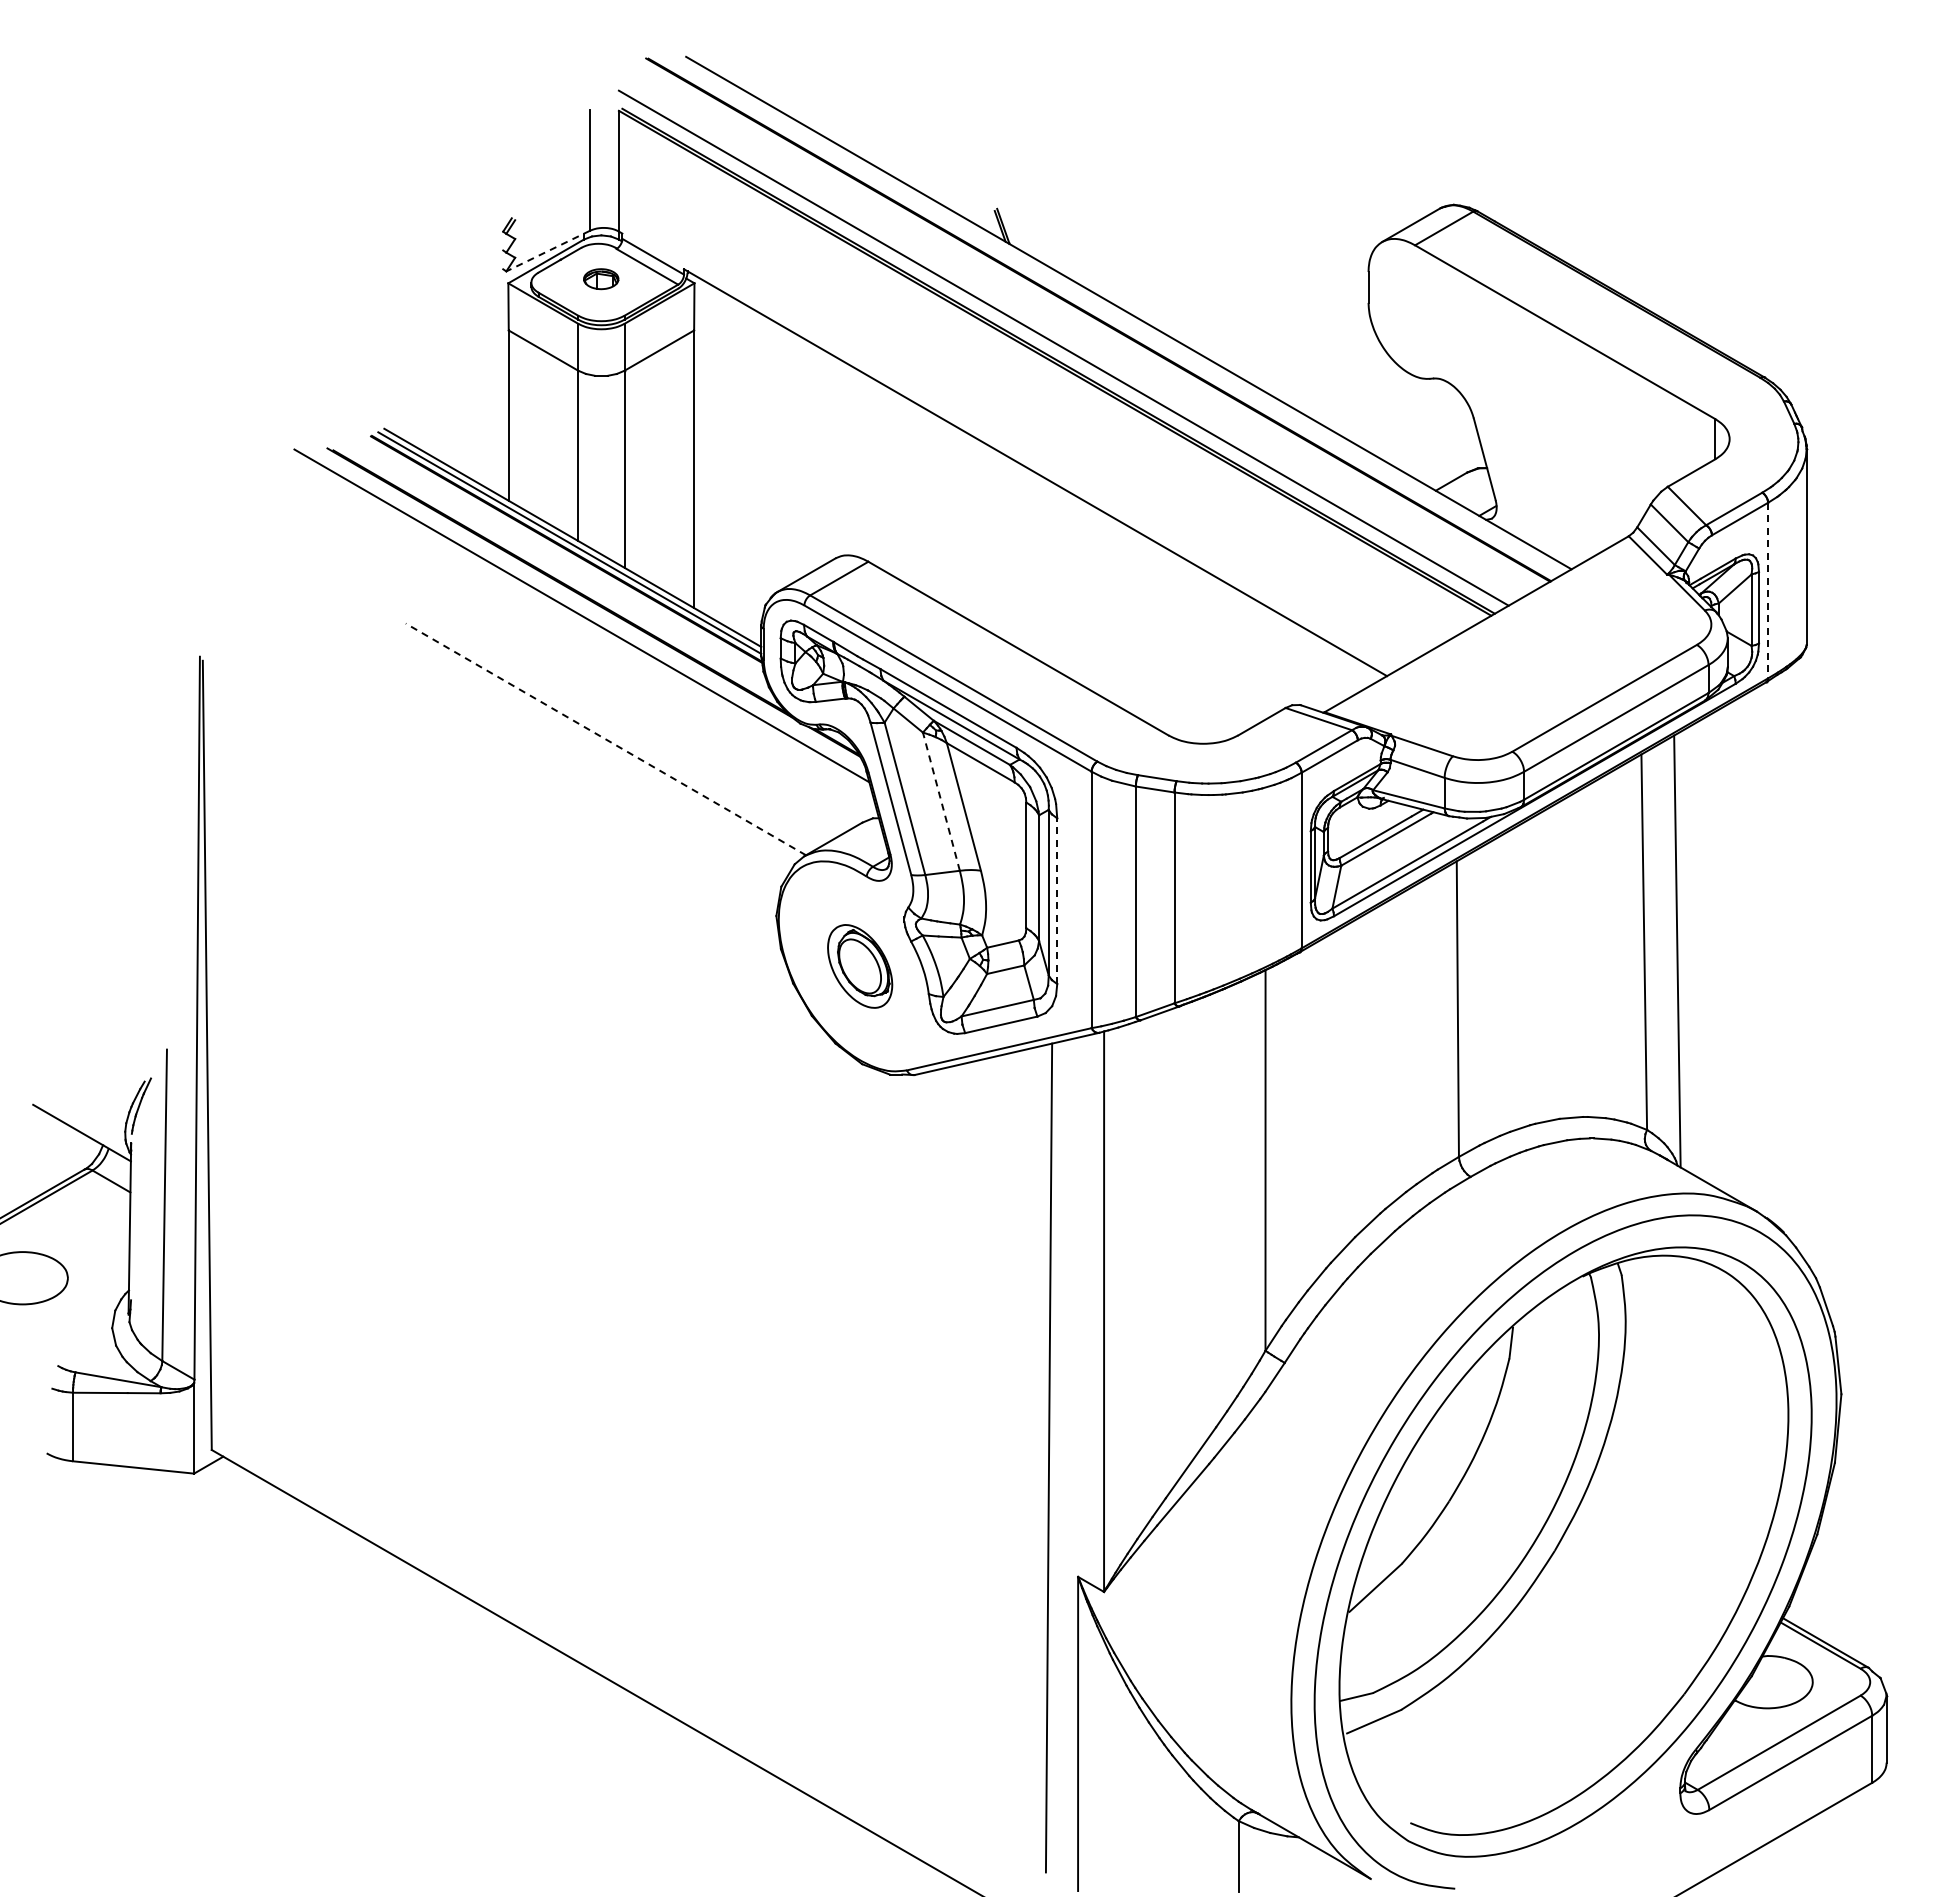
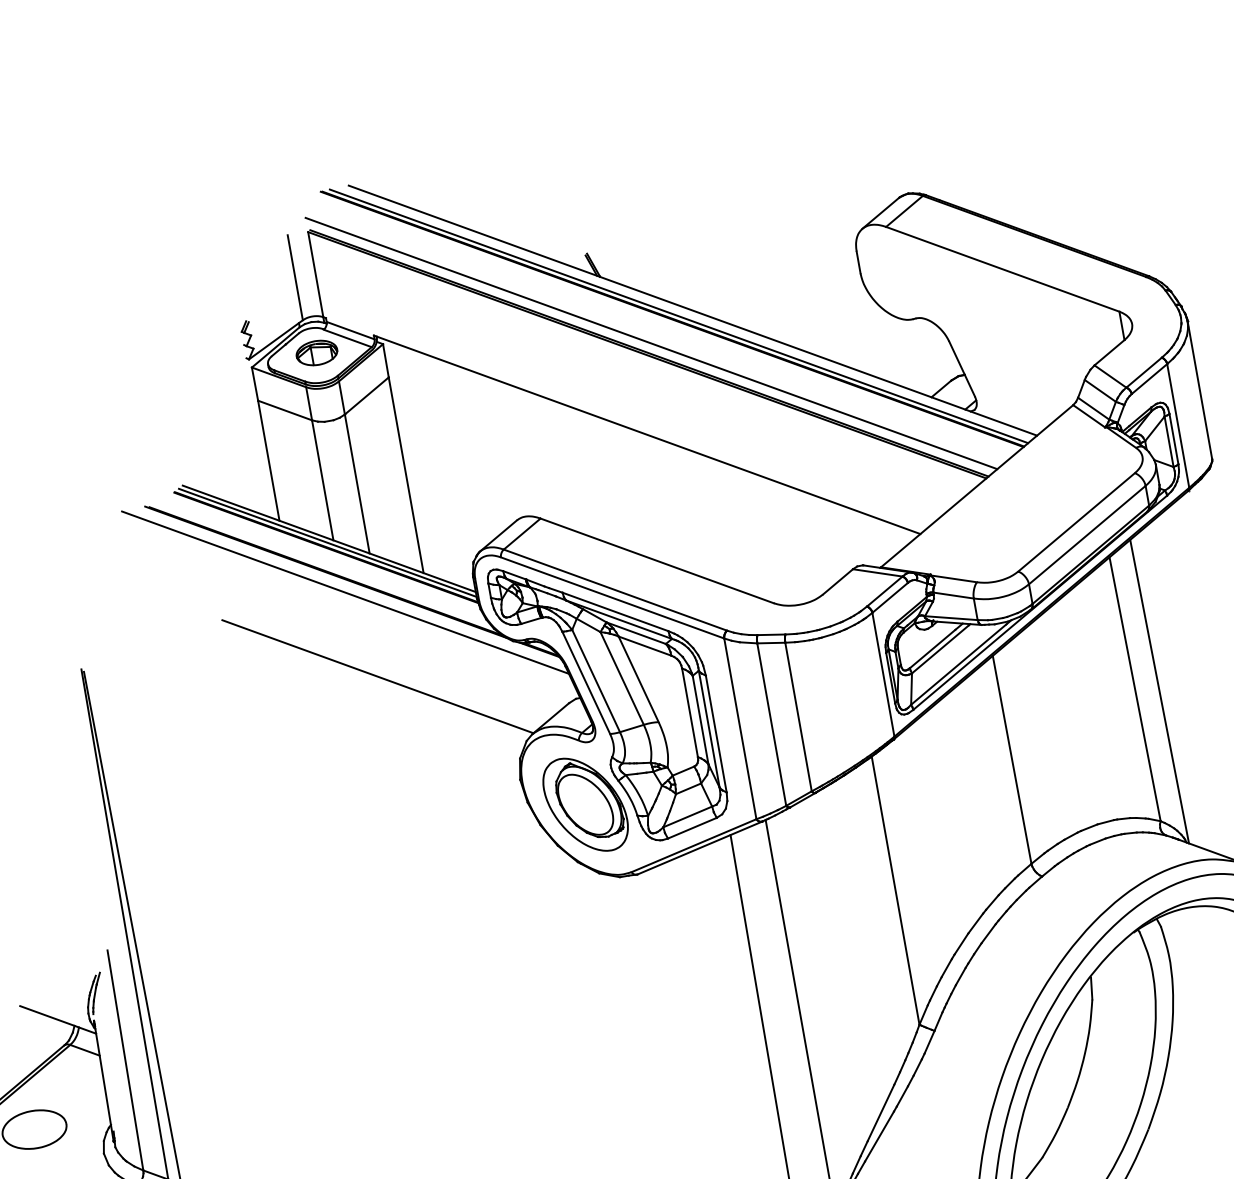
line: (548, 251) -> (276, 340), dashed -> solid
part: (600, 278) -> (316, 352), size x1.67
line: (1108, 317) -> (679, 316), added
line: (1768, 590) -> (1178, 425), dashed -> solid
line: (605, 739) -> (377, 676), dashed -> solid
line: (941, 801) -> (622, 678), dashed -> solid
line: (1057, 901) -> (716, 734), dashed -> solid
part: (859, 966) -> (585, 804), size x1.67

